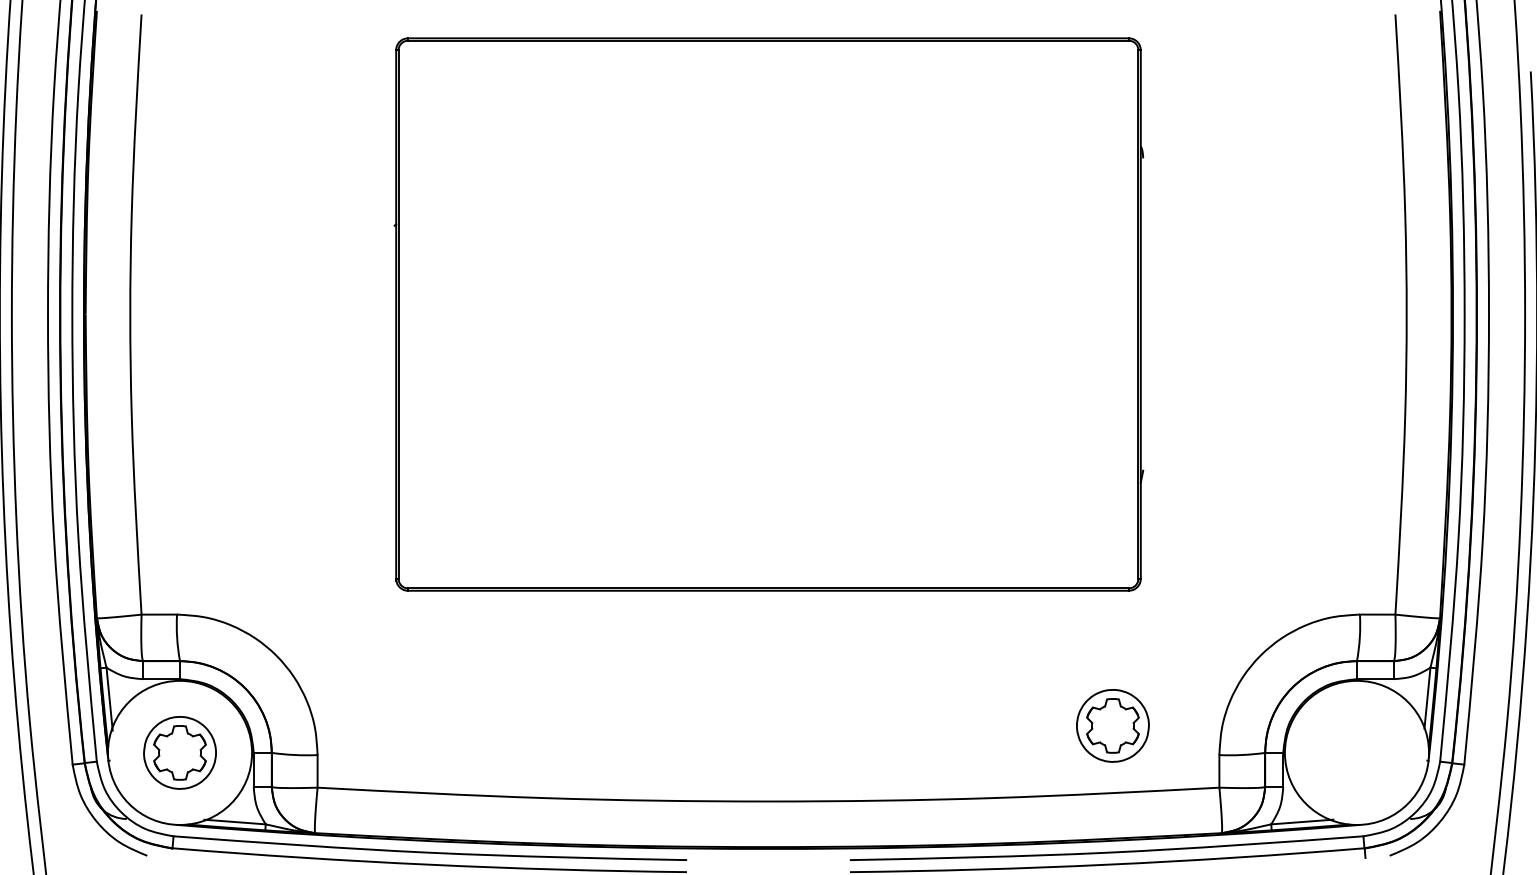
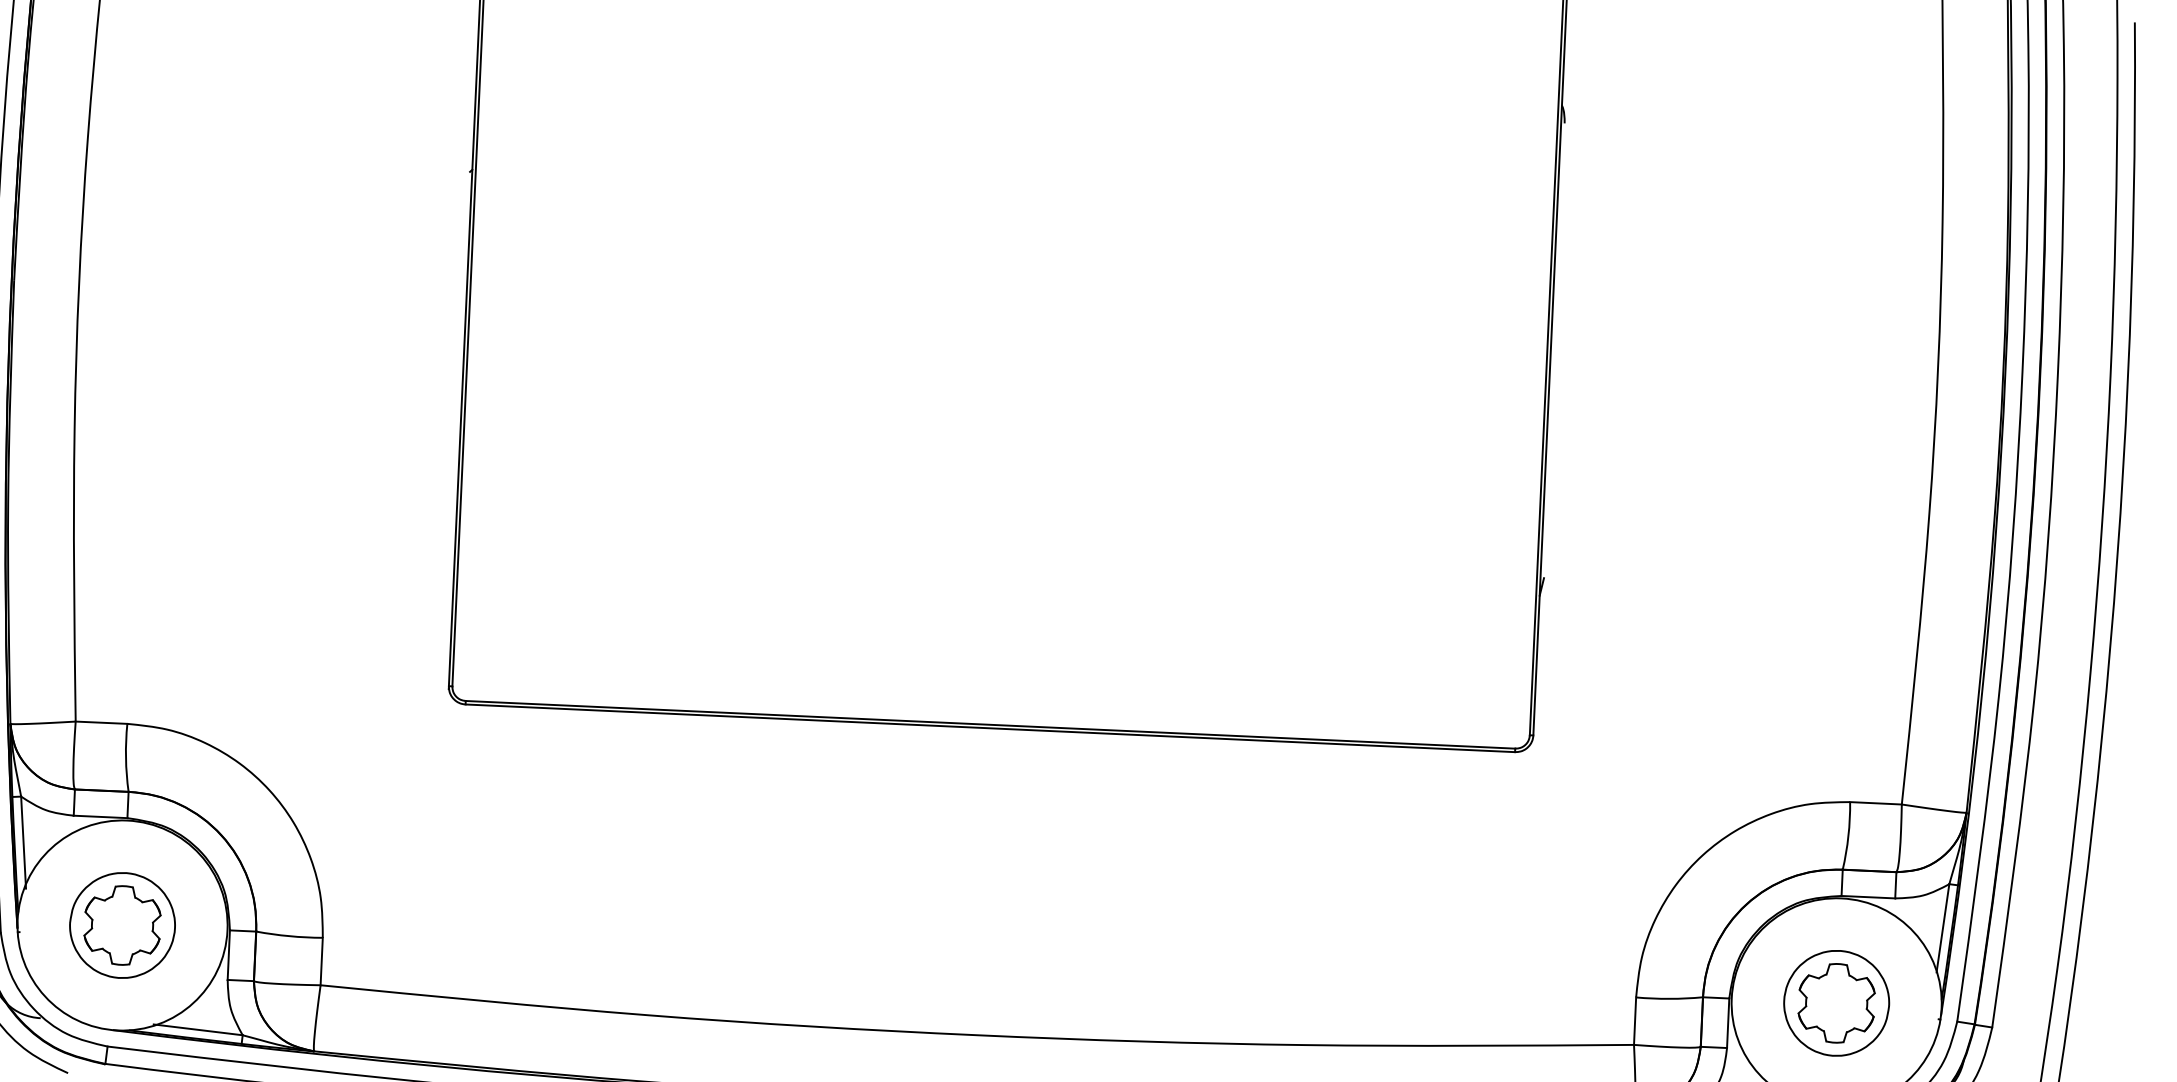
part: (1112, 725) -> (1836, 1002), moved

